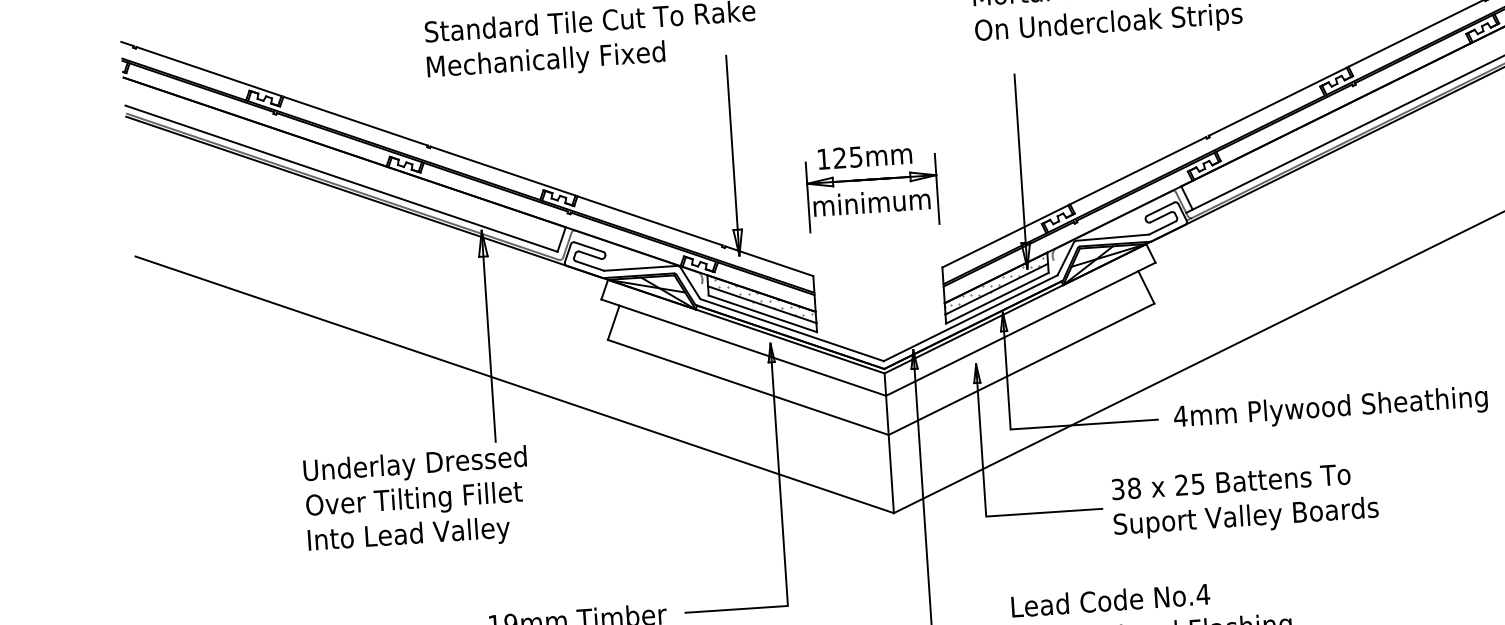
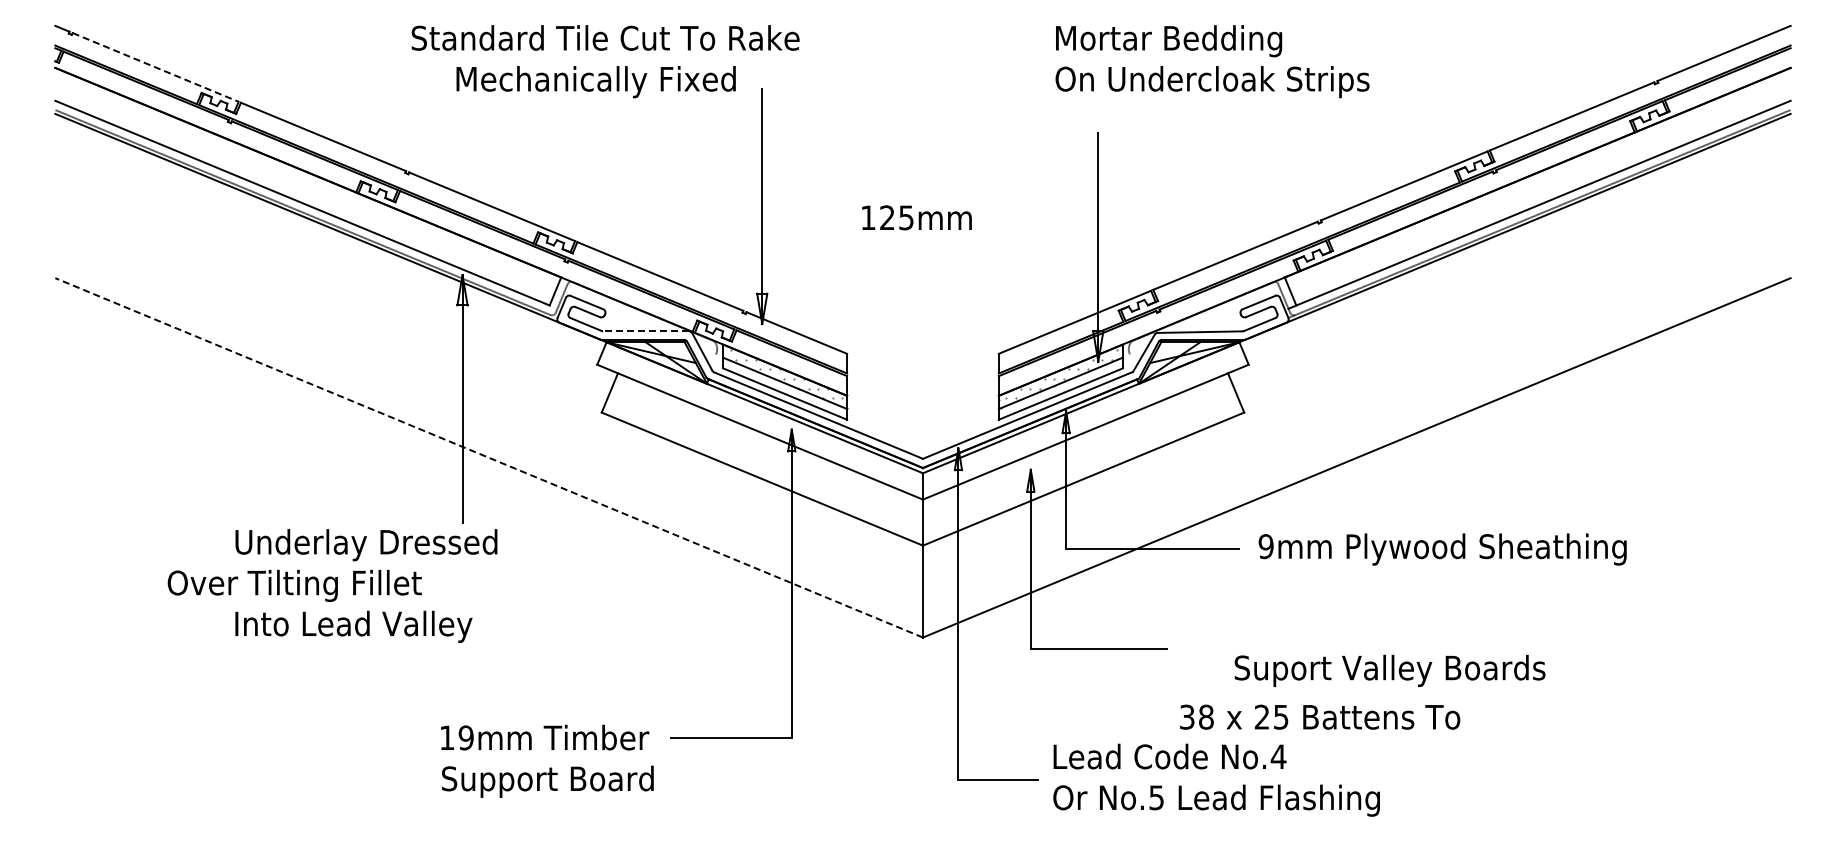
text: (545, 62) -> (595, 82), moved
line: (208, 71) -> (155, 67), solid -> dashed
part: (872, 193) -> (922, 261), removed
line: (641, 268) -> (646, 331), solid -> dashed
line: (514, 384) -> (489, 457), solid -> dashed
text: (1180, 416) -> (1266, 546), 4mm -> 9mm
text: (1231, 481) -> (1320, 716), moved
text: (414, 500) -> (294, 585), moved
text: (1245, 517) -> (1389, 670), moved

